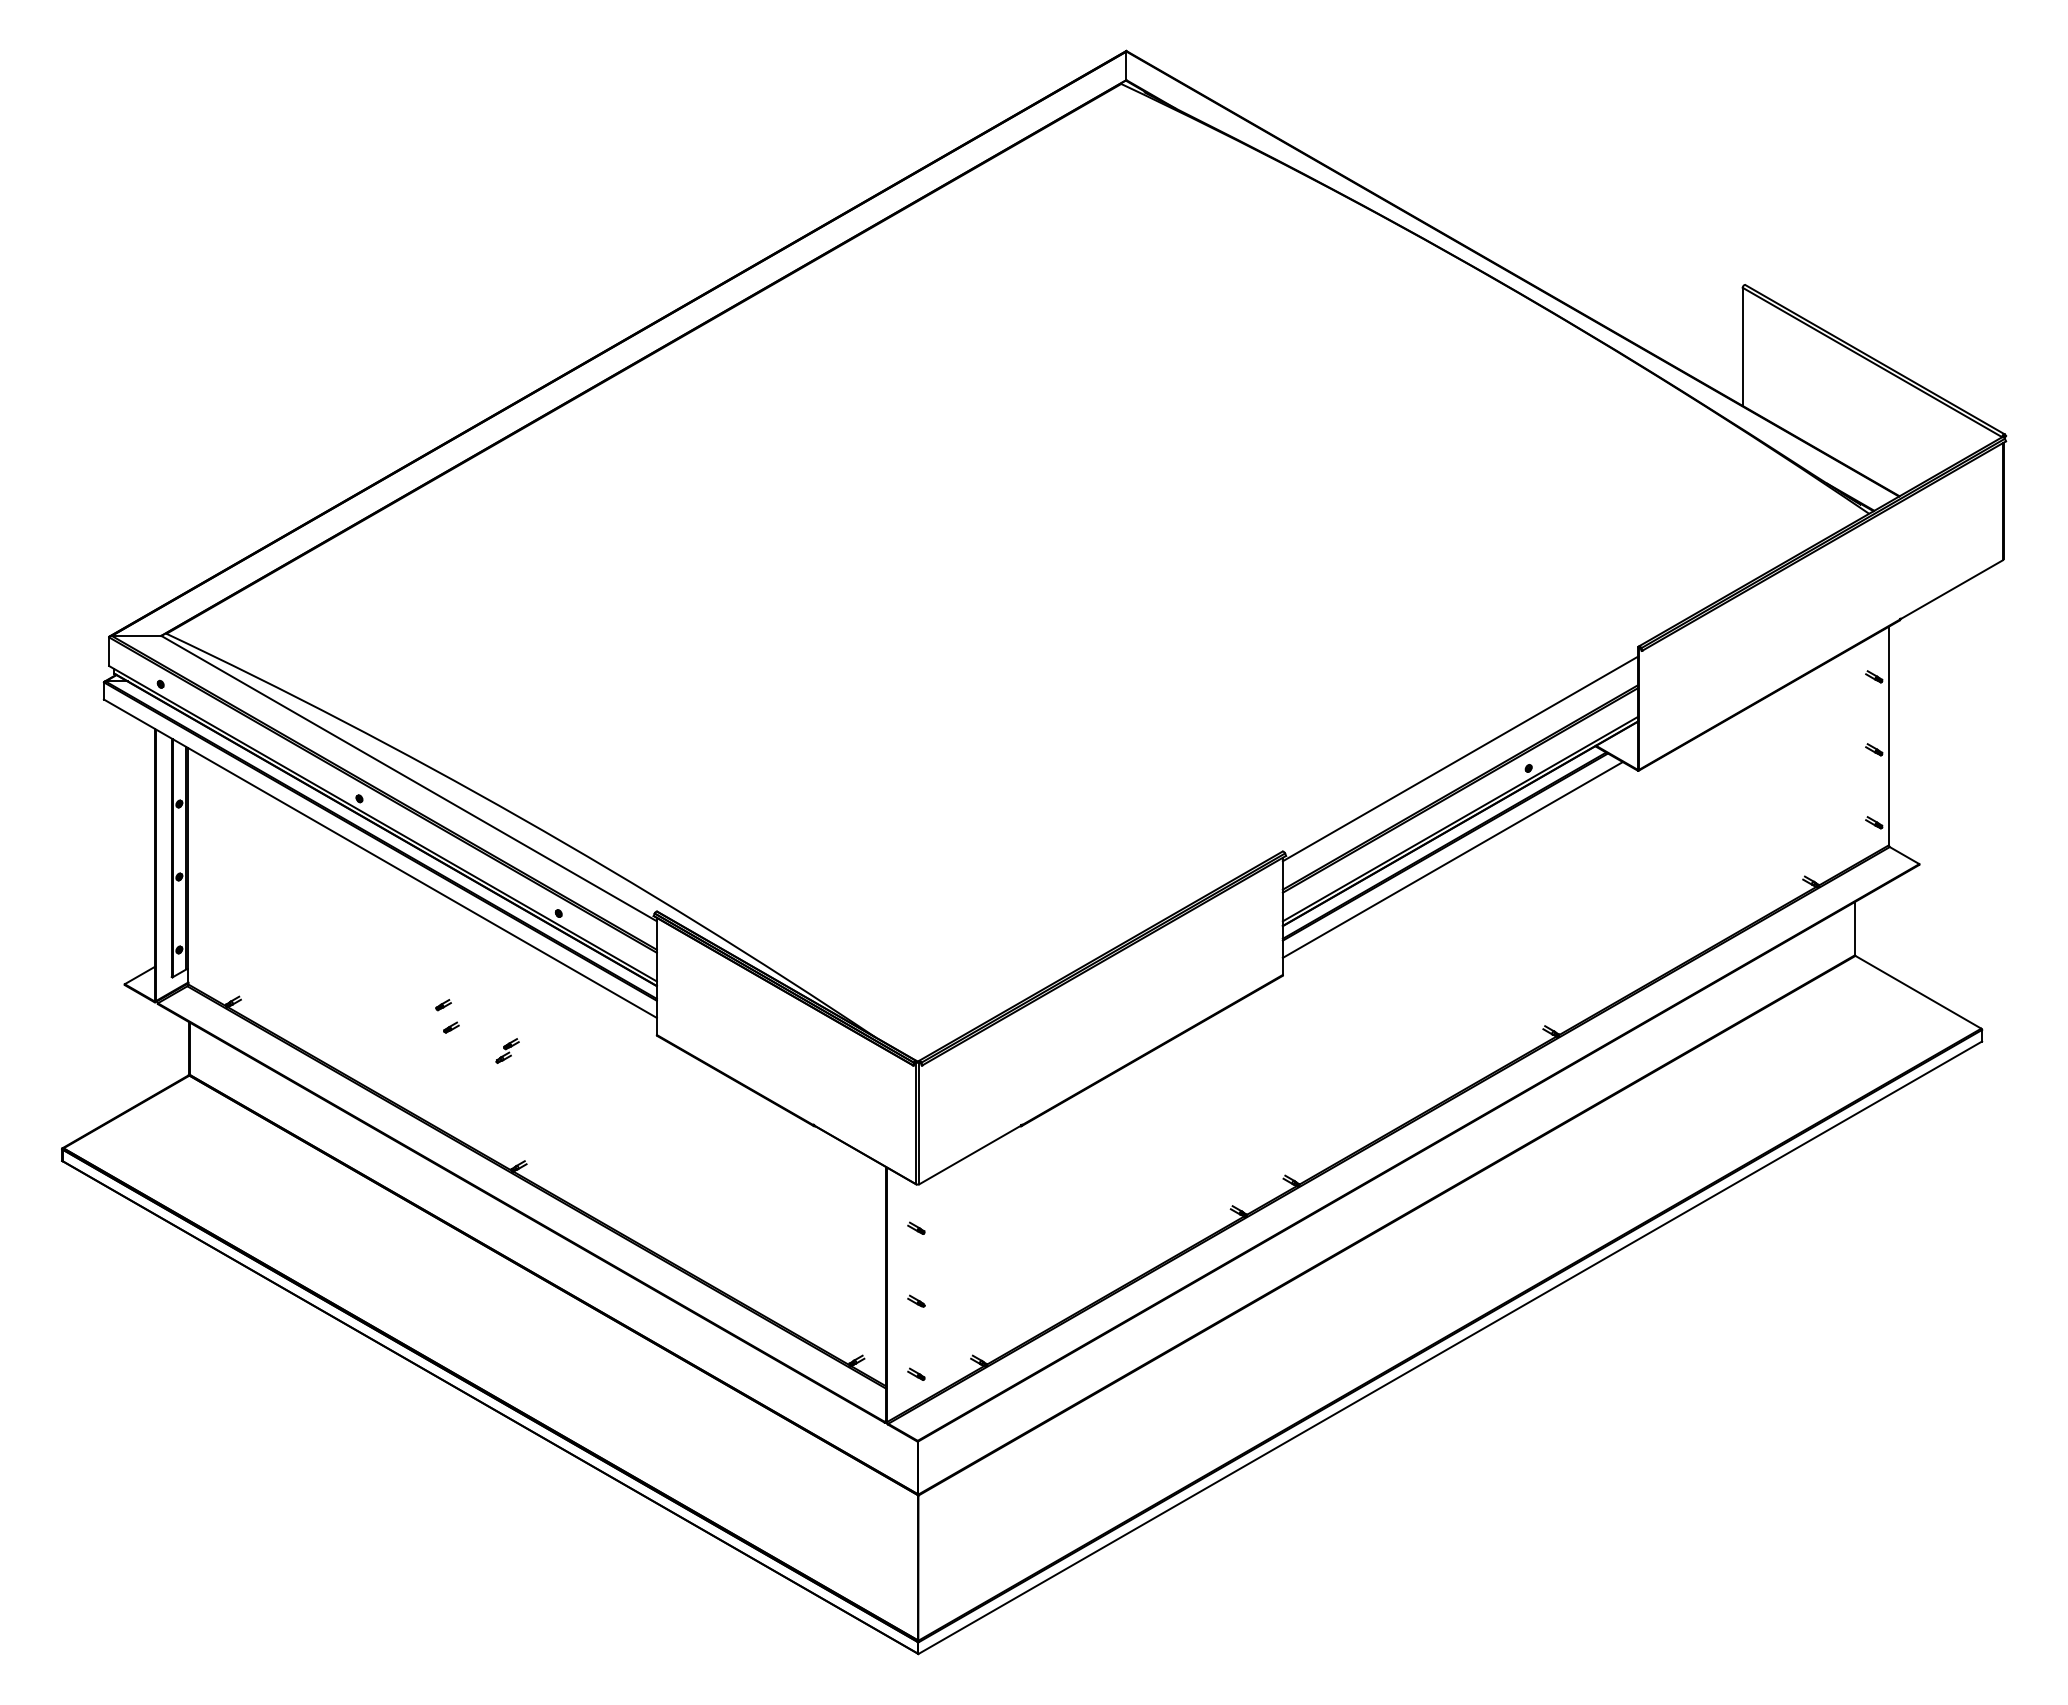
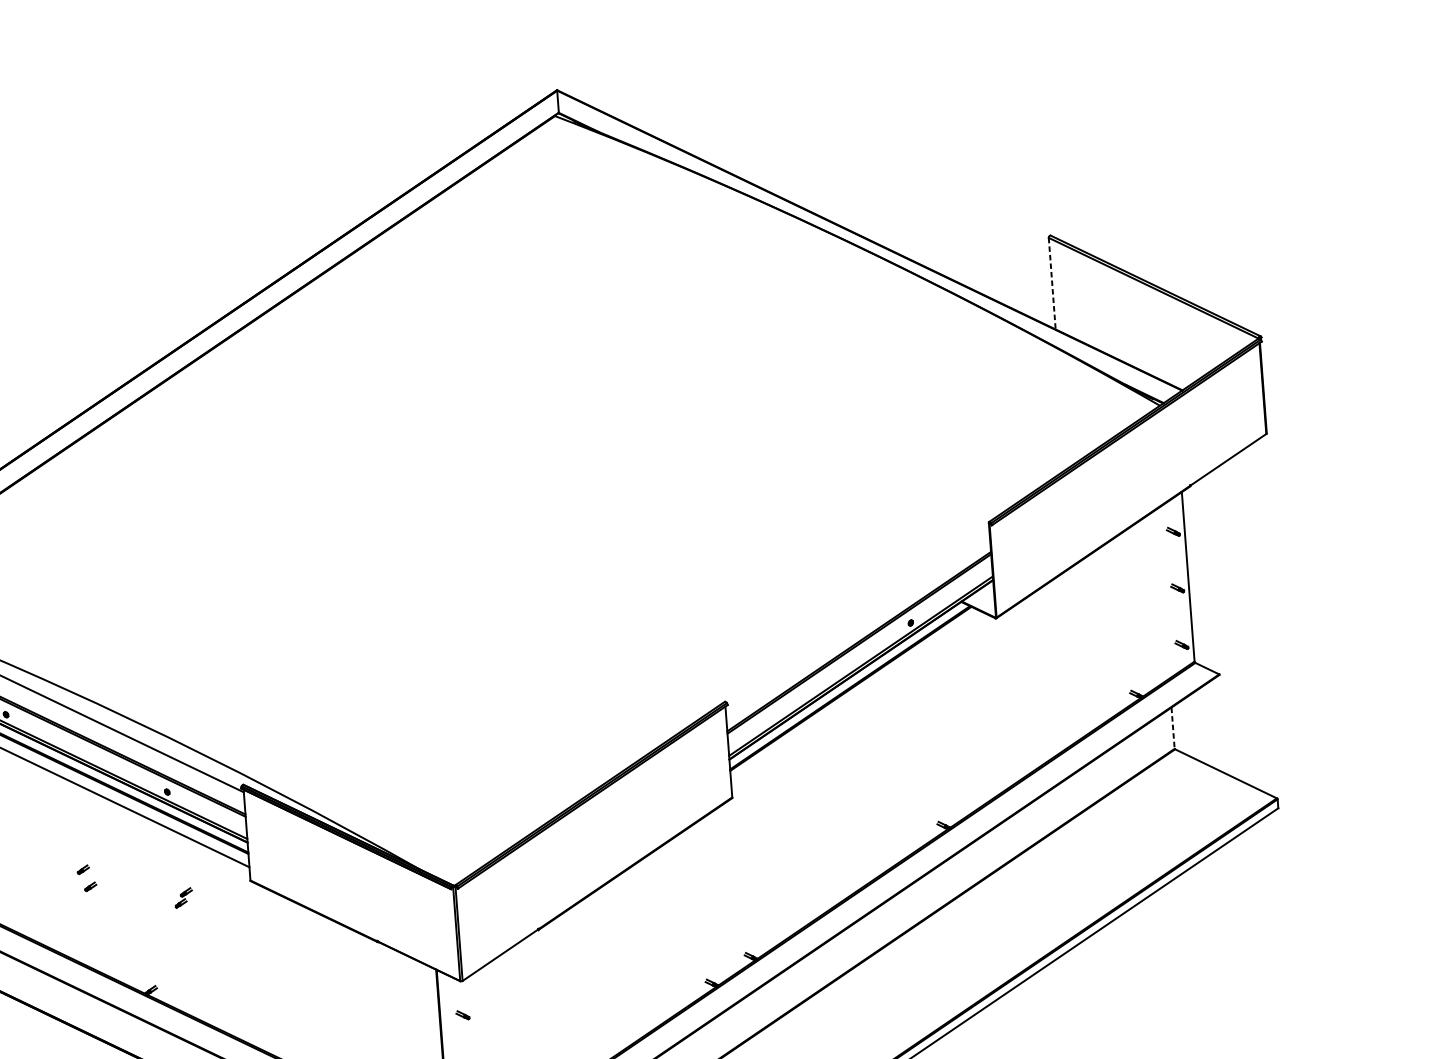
line: (1742, 347) -> (1052, 284), solid -> dashed
line: (1460, 758) -> (857, 619), removed
line: (1452, 859) -> (857, 698), removed
line: (1854, 928) -> (1172, 728), solid -> dashed
part: (507, 1050) -> (183, 897), moved

